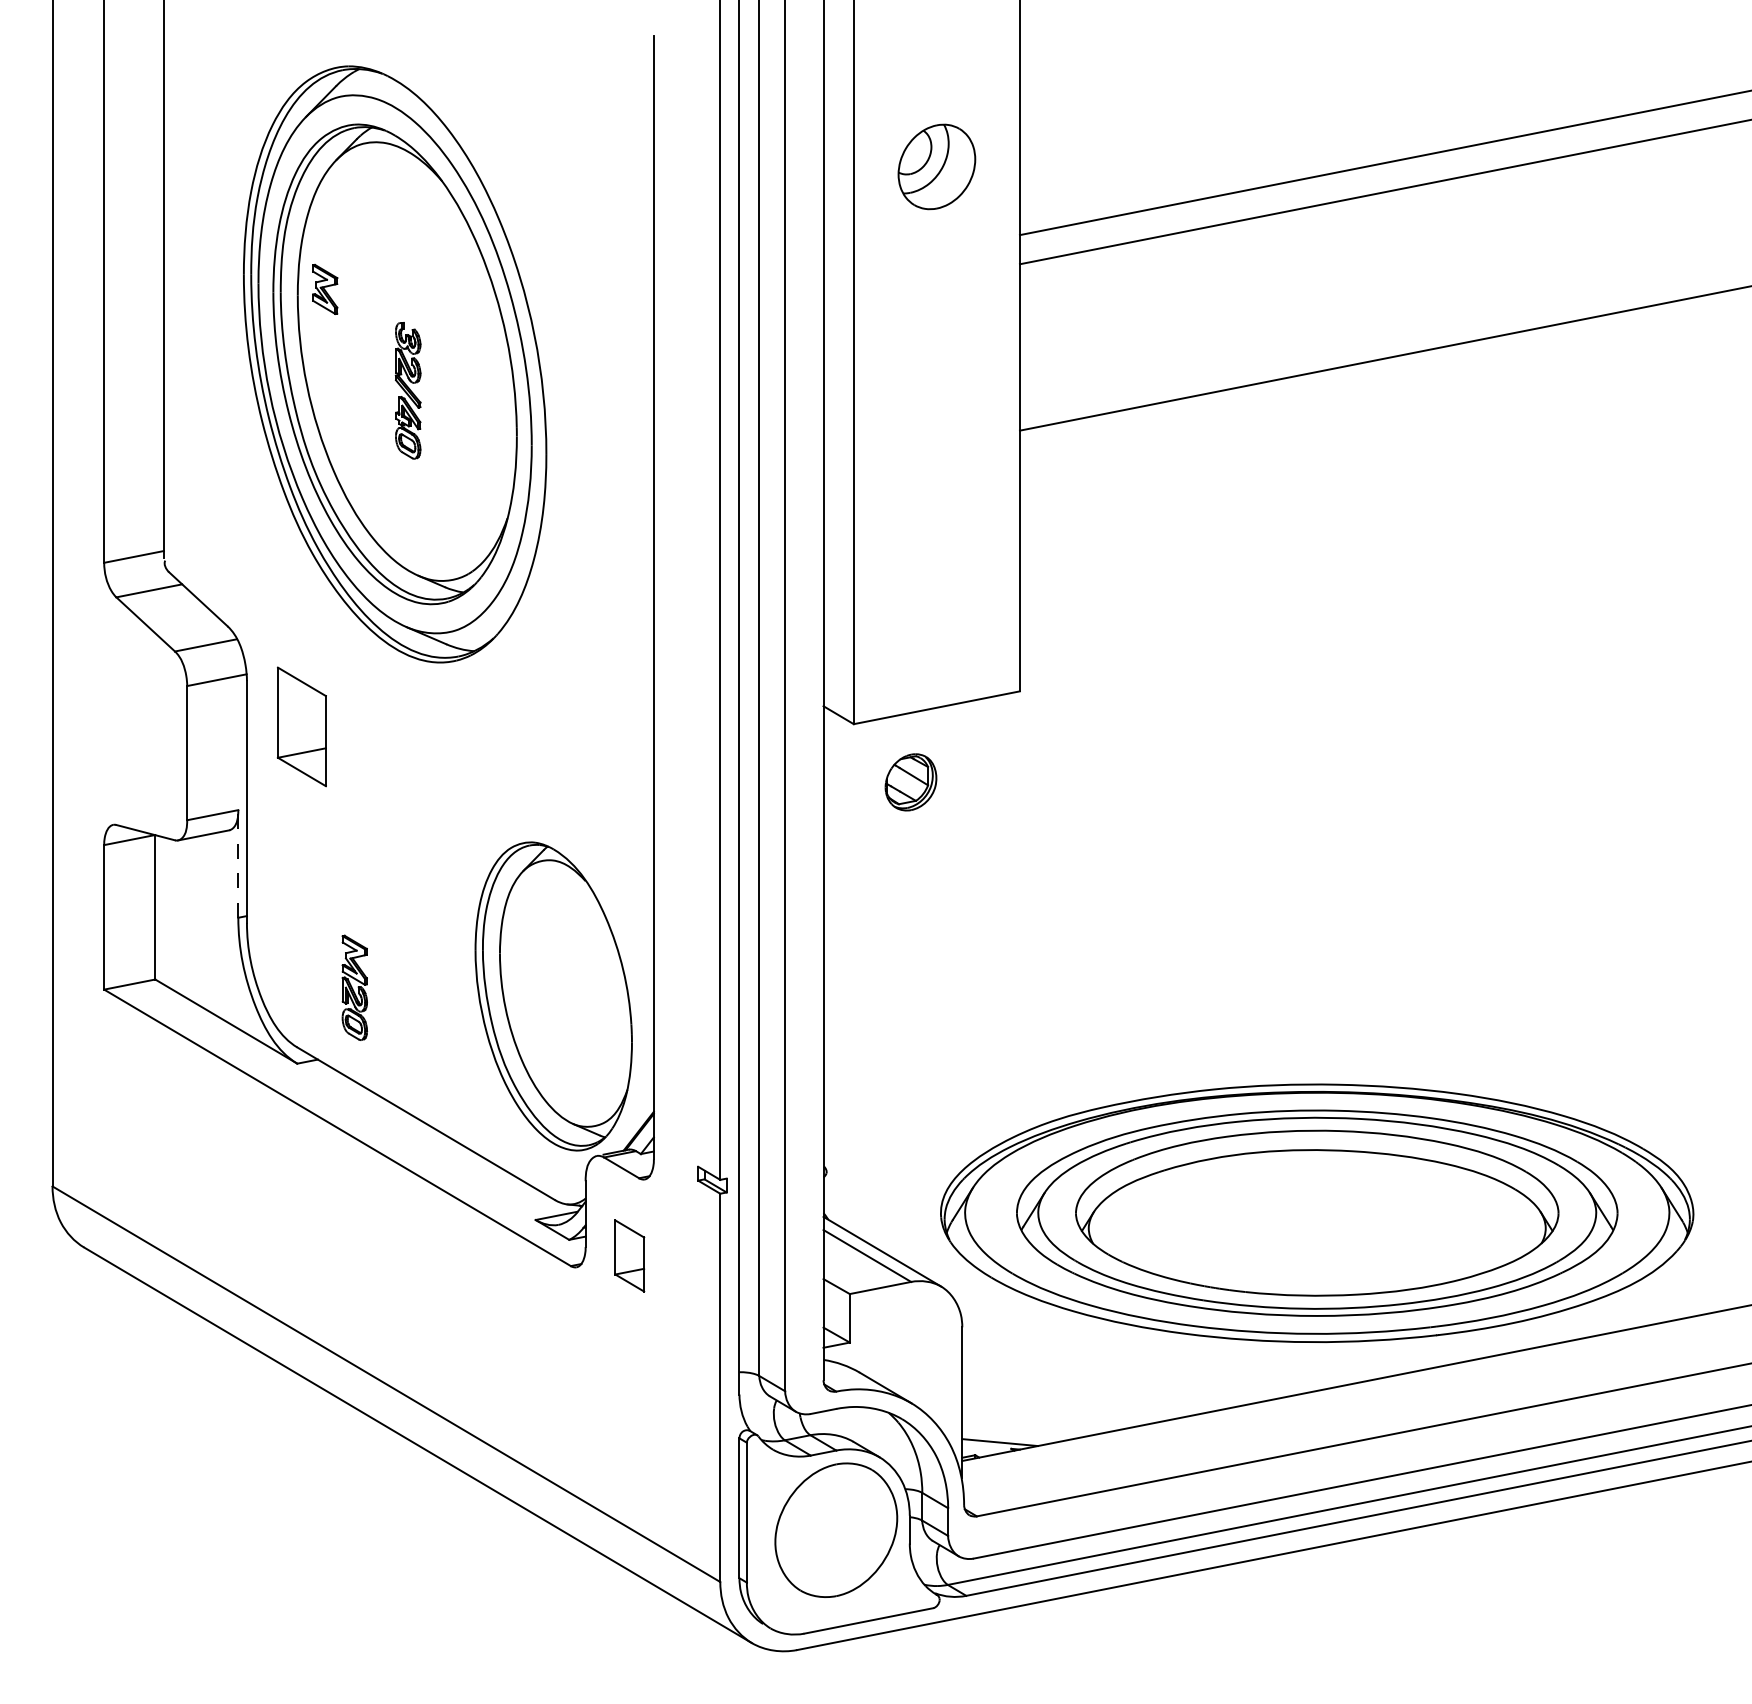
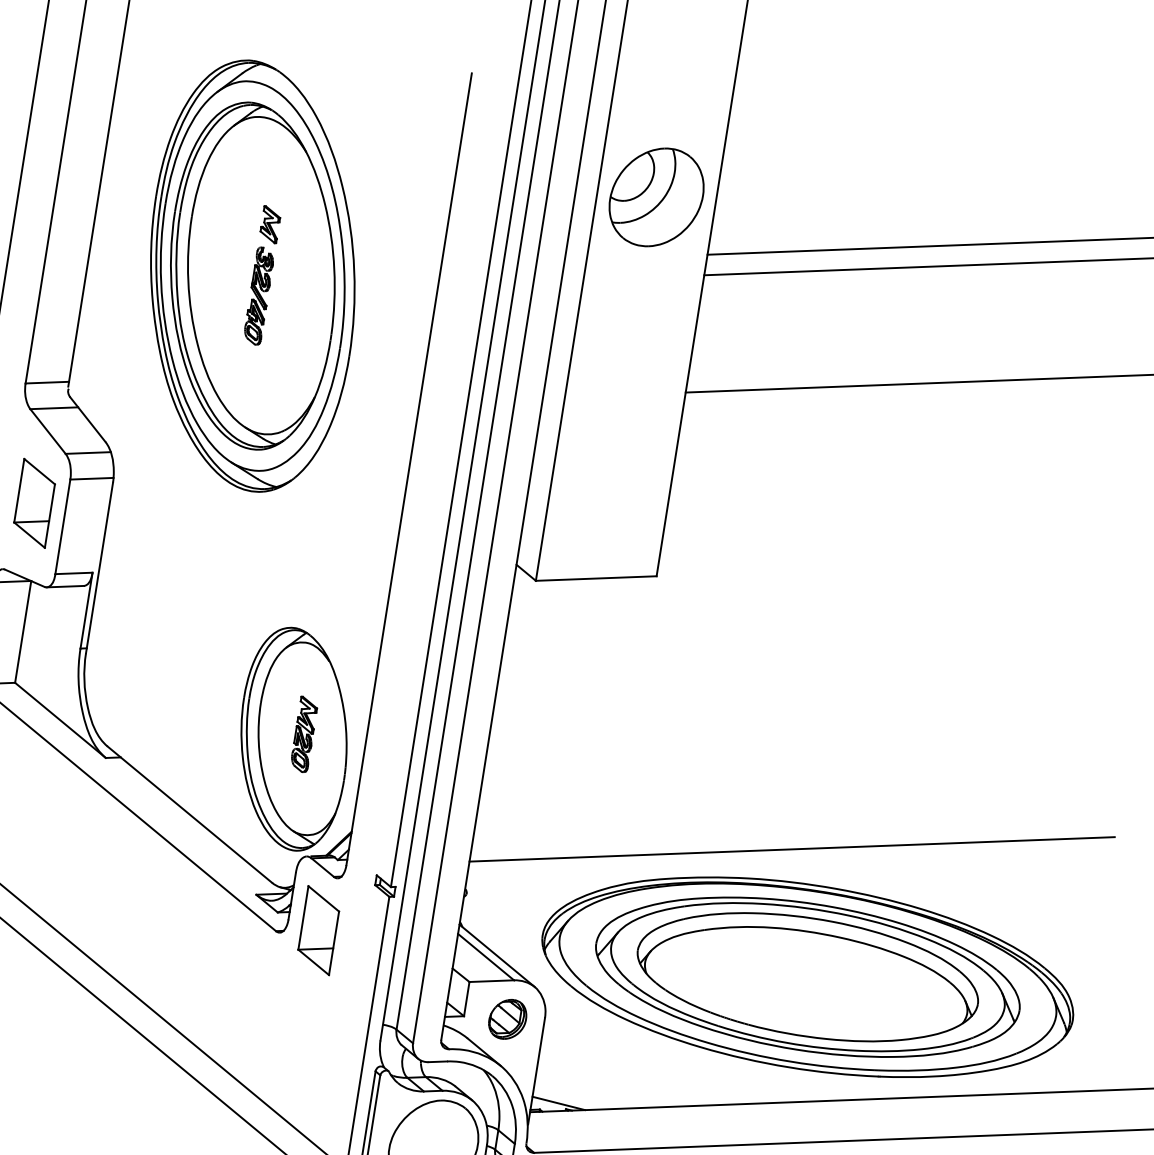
part: (936, 166) -> (656, 197), size x1.67
part: (325, 289) -> (270, 224), moved
part: (301, 726) -> (34, 503), moved
part: (910, 782) -> (507, 1019), moved
line: (238, 863) -> (86, 610), dashed -> solid
part: (354, 987) -> (304, 734), moved
line: (1267, 1039) -> (792, 849), added
part: (629, 1255) -> (318, 930), size x1.67

